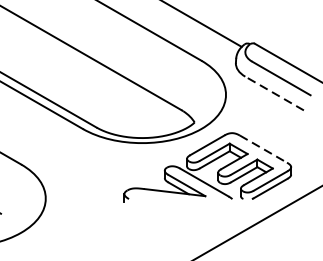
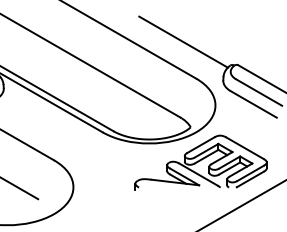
line: (274, 93) -> (253, 104), dashed -> solid
line: (264, 149) -> (245, 148), dashed -> solid

